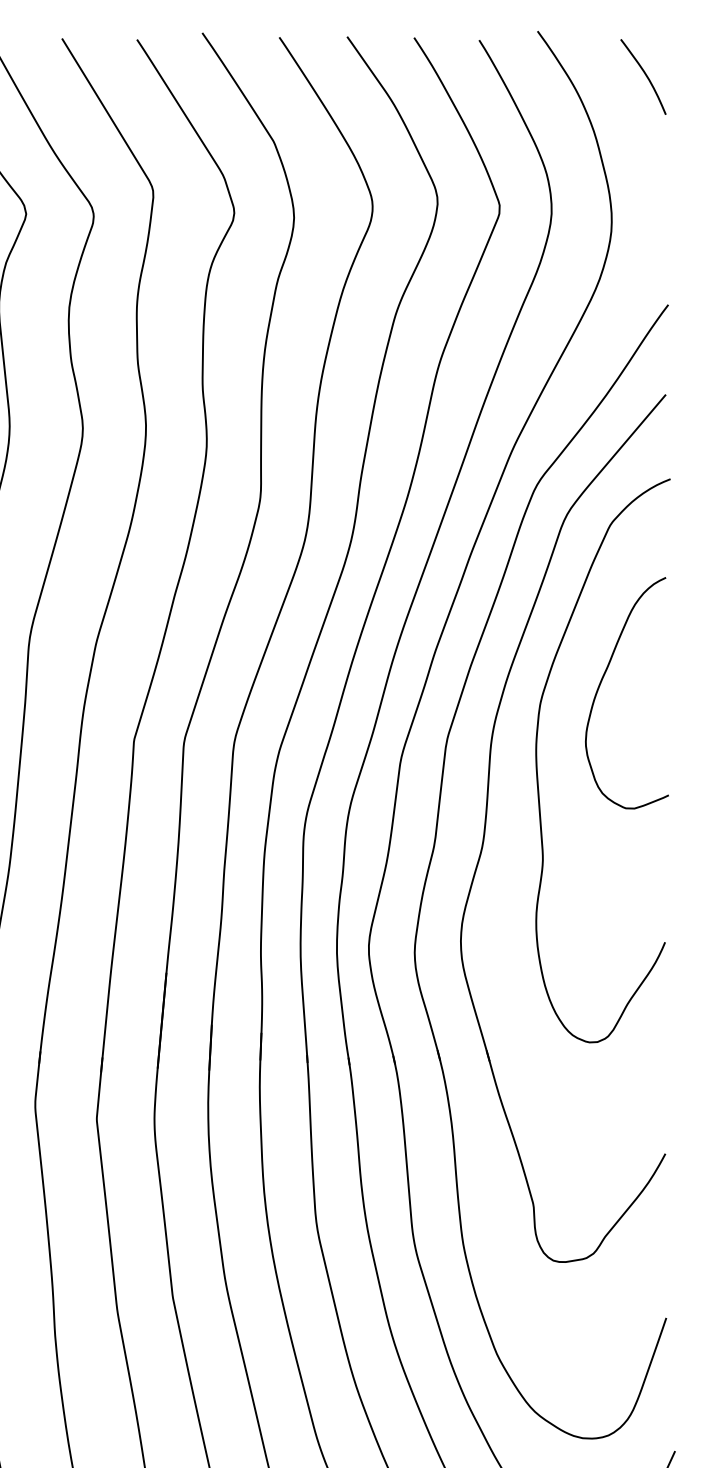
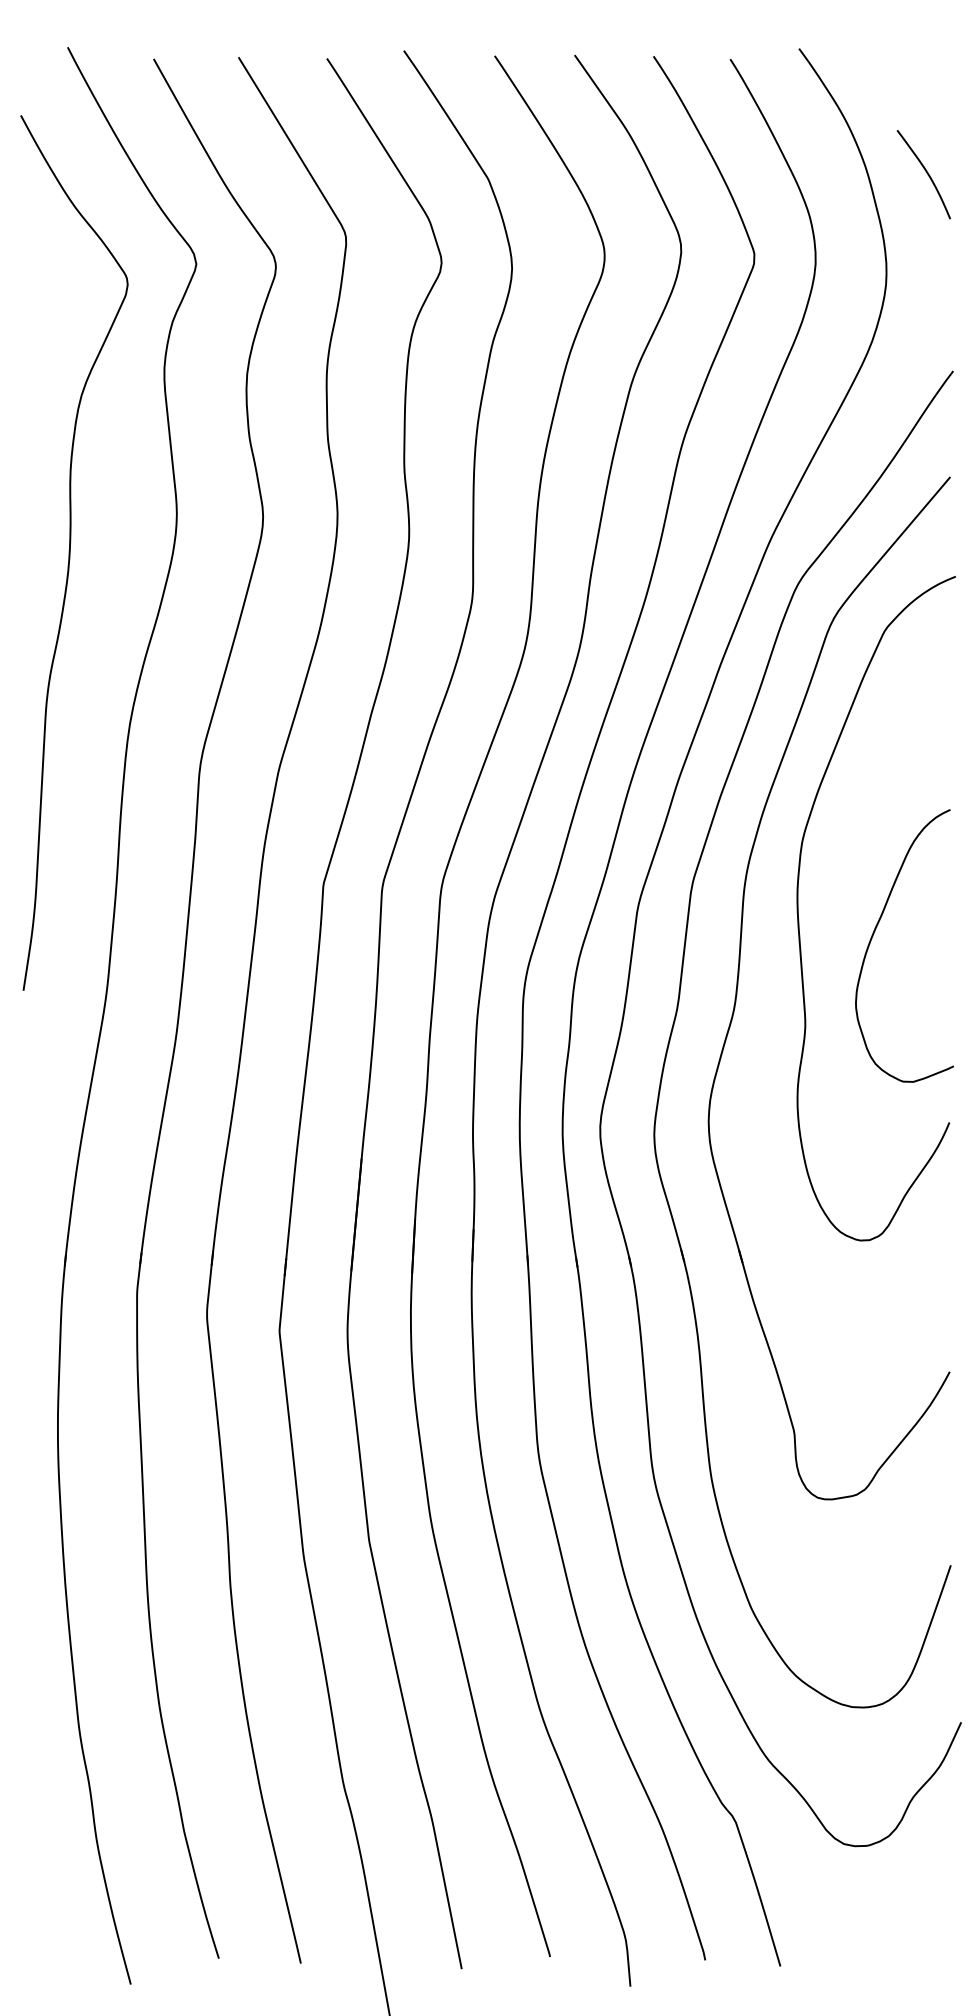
curve: (645, 76) -> (926, 173), moved
curve: (602, 680) -> (875, 931), moved

